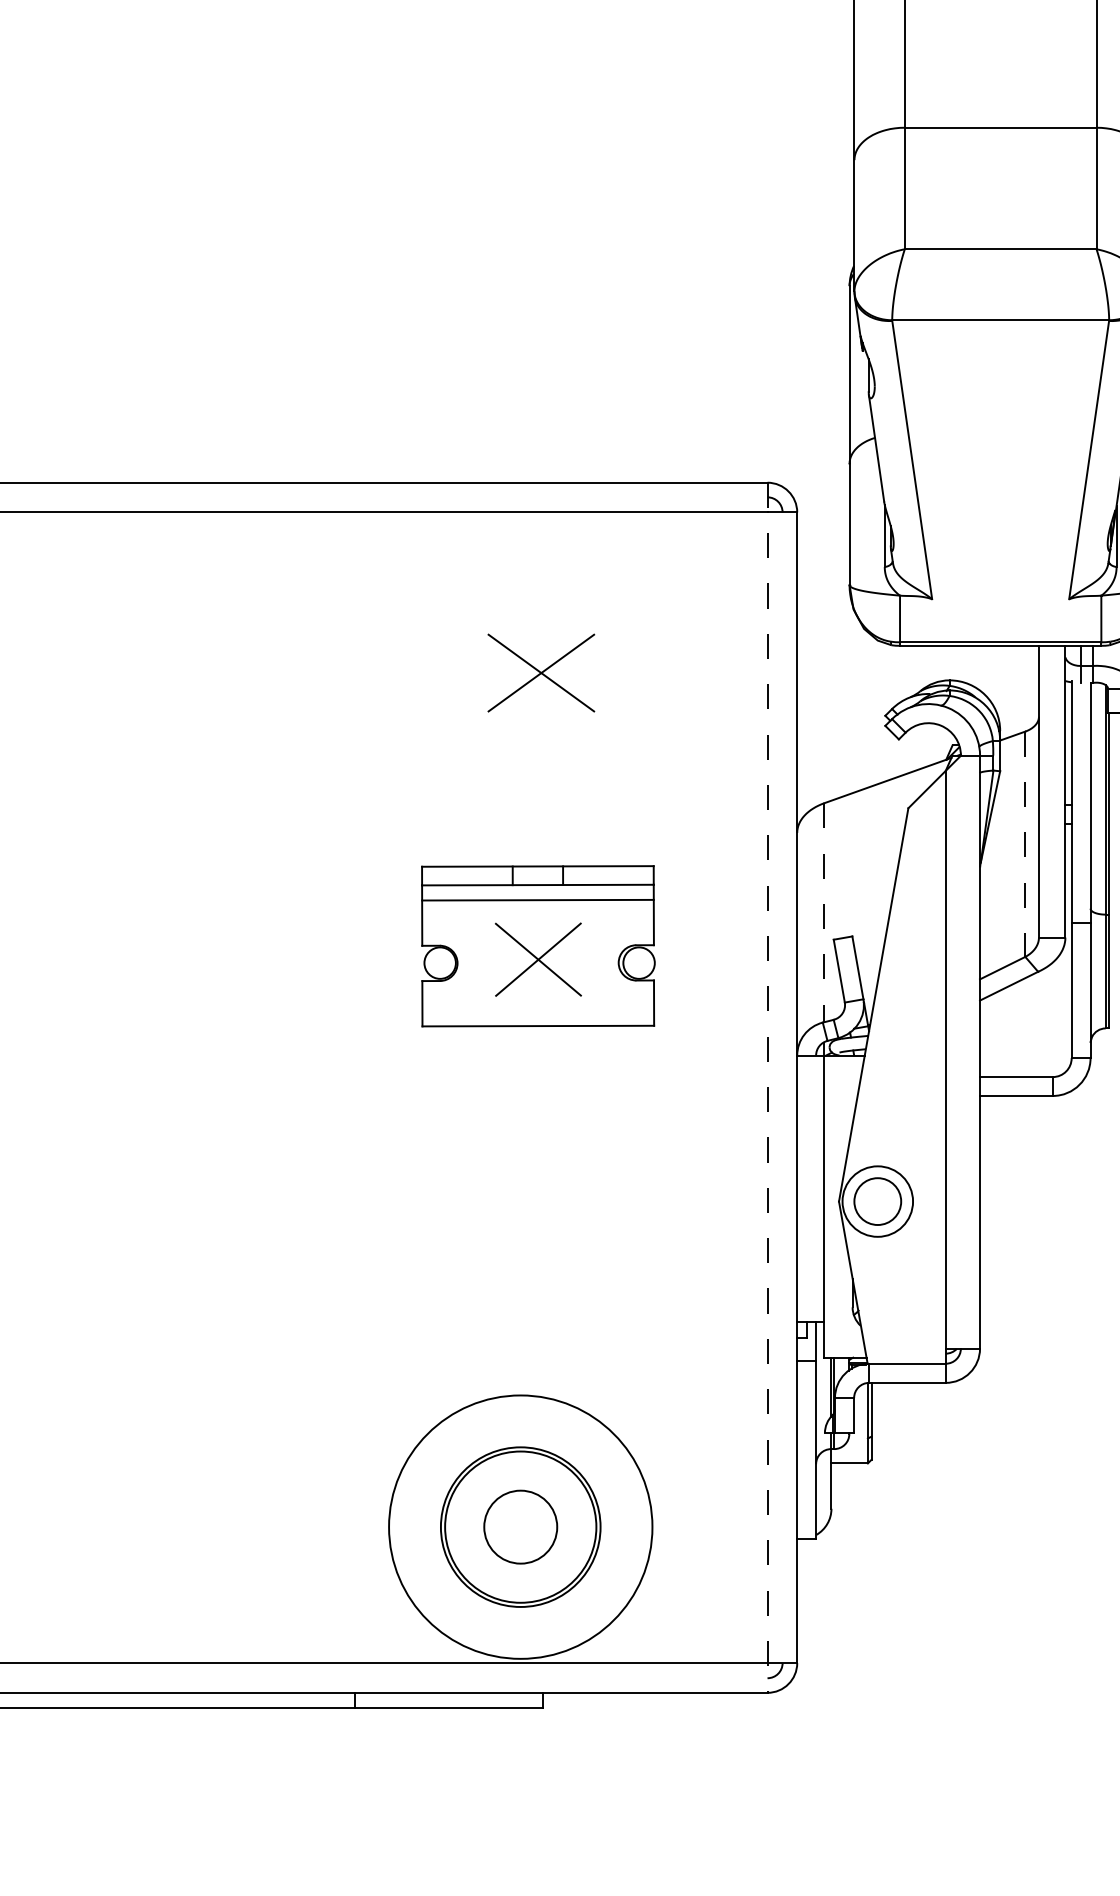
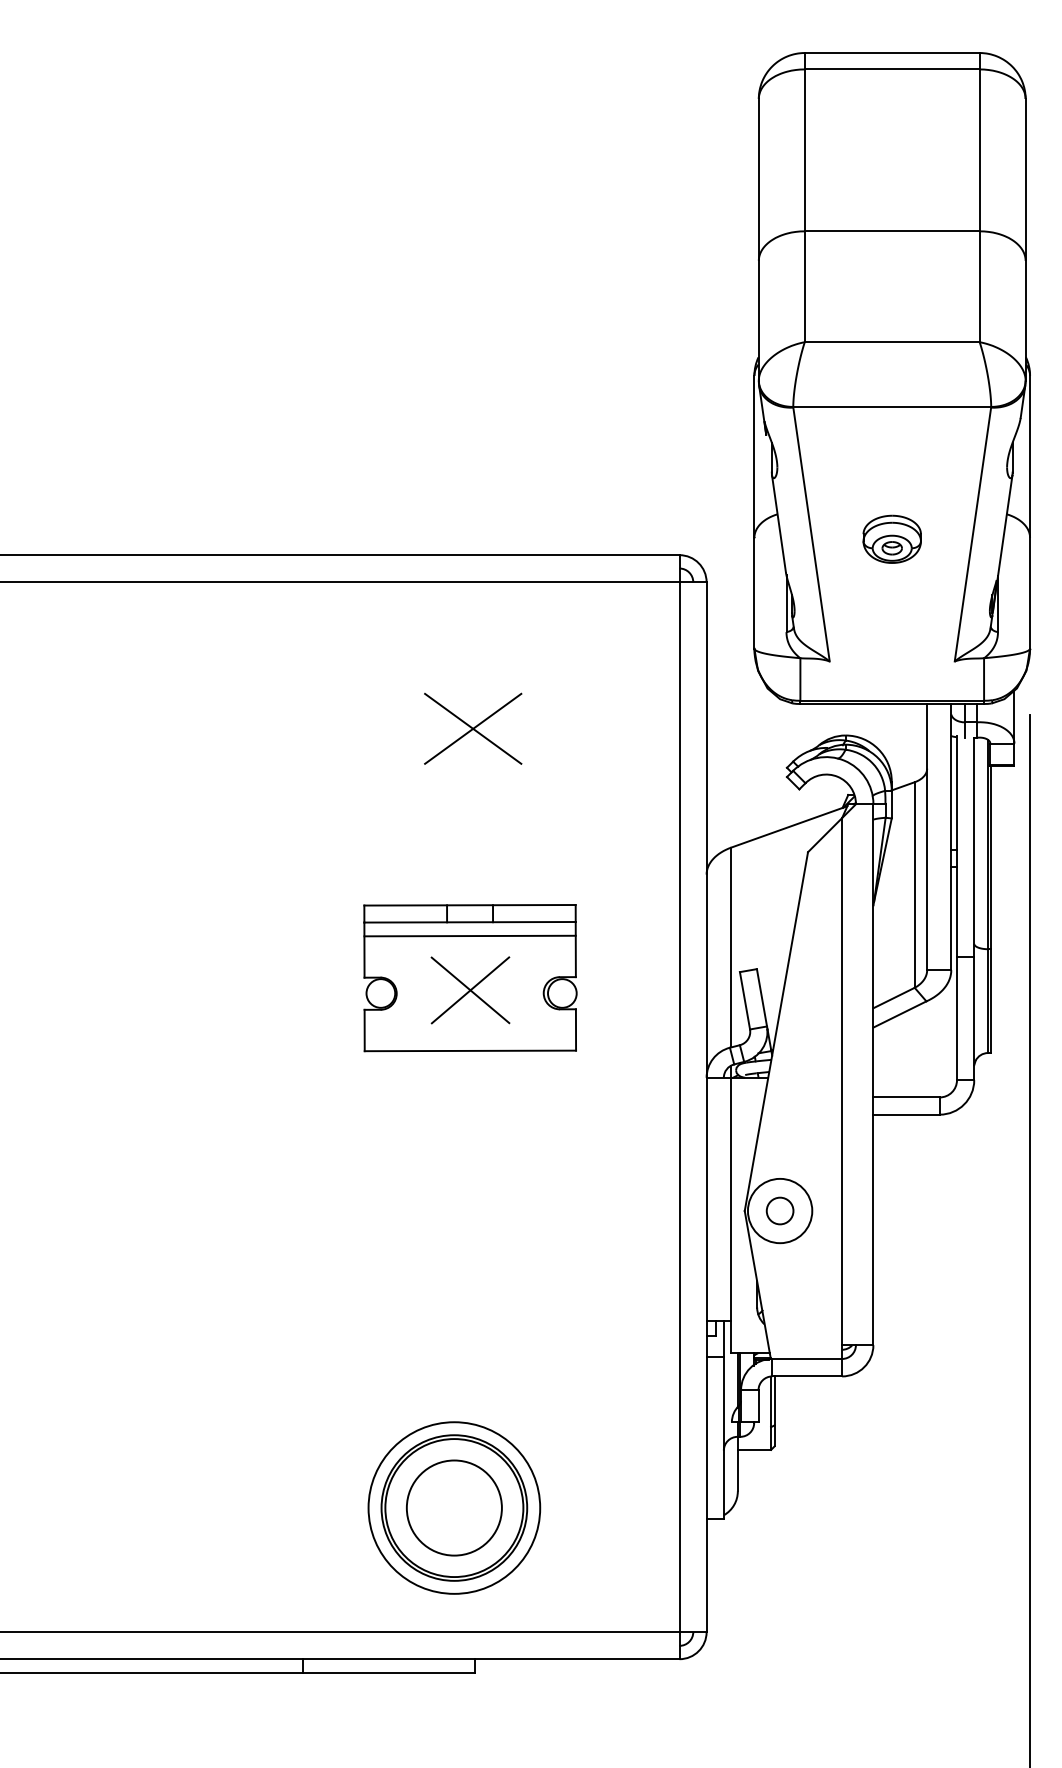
part: (999, 464) -> (891, 538), added
line: (1025, 844) -> (914, 885), dashed -> solid
line: (824, 912) -> (731, 947), dashed -> solid
line: (767, 1088) -> (679, 1107), dashed -> solid
circle: (877, 1201) -> (779, 1210), size x0.62
circle: (519, 1526) -> (453, 1507), size x1.43
circle: (520, 1526) -> (454, 1507), size x0.71

